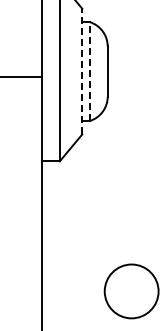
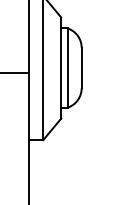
line: (82, 71) -> (61, 67), dashed -> solid
line: (90, 71) -> (67, 67), dashed -> solid

